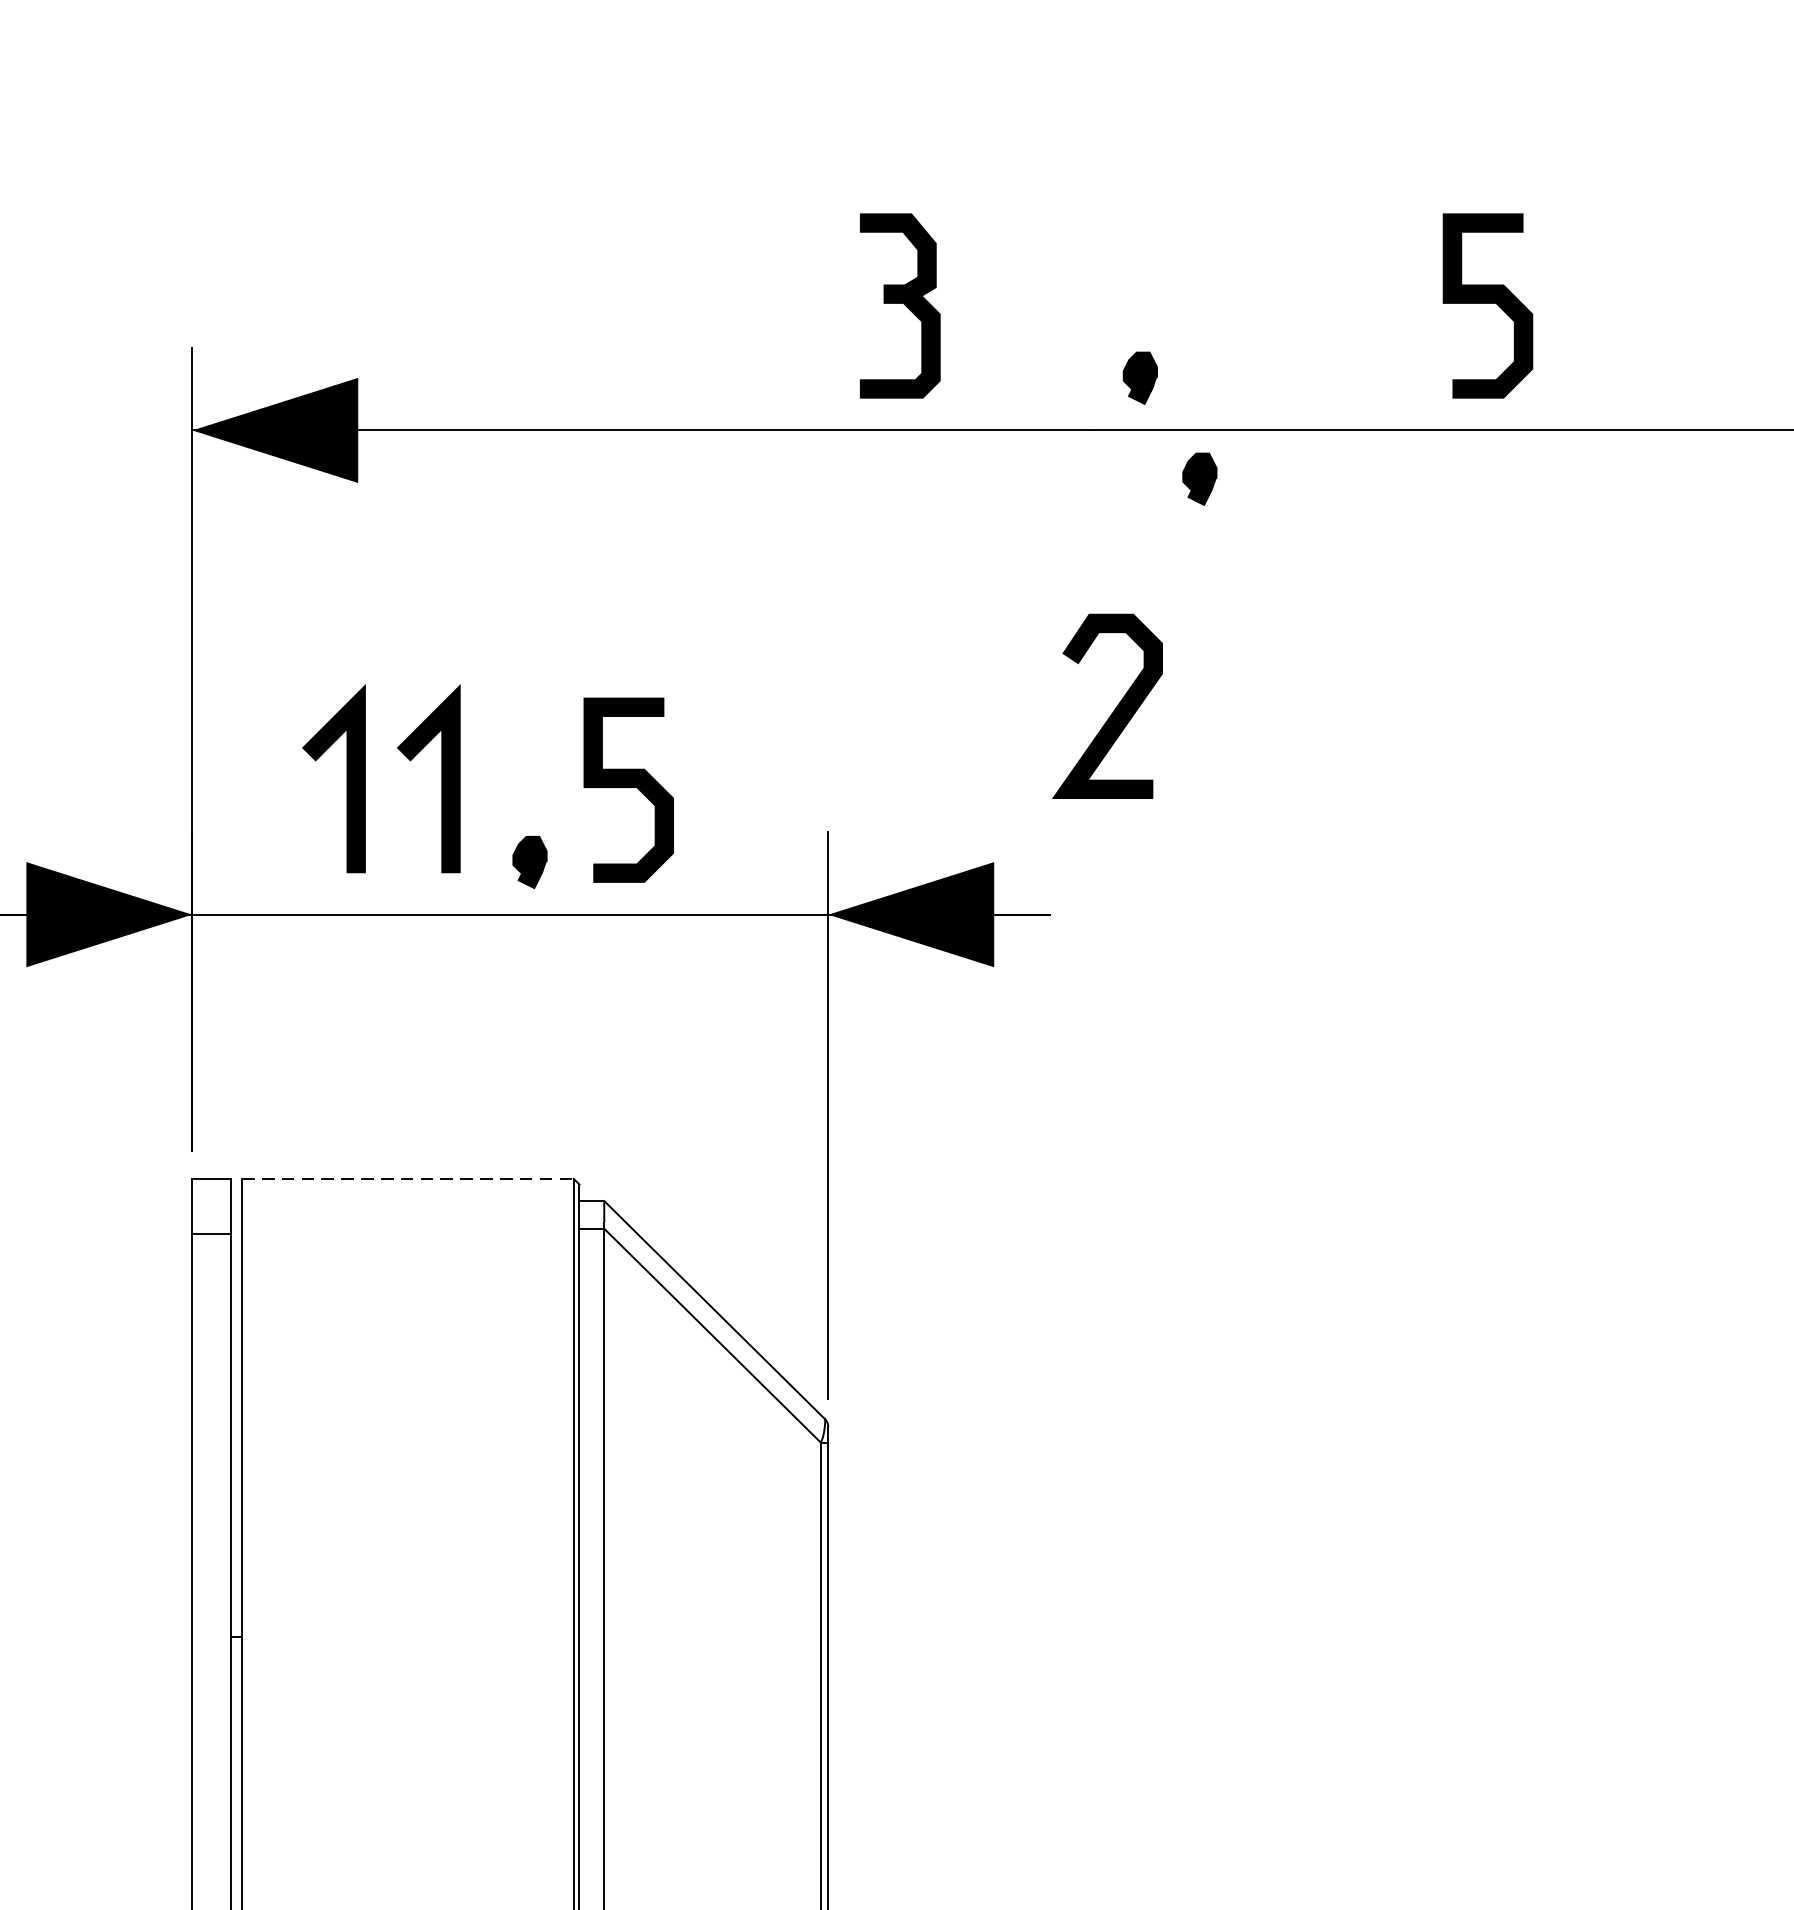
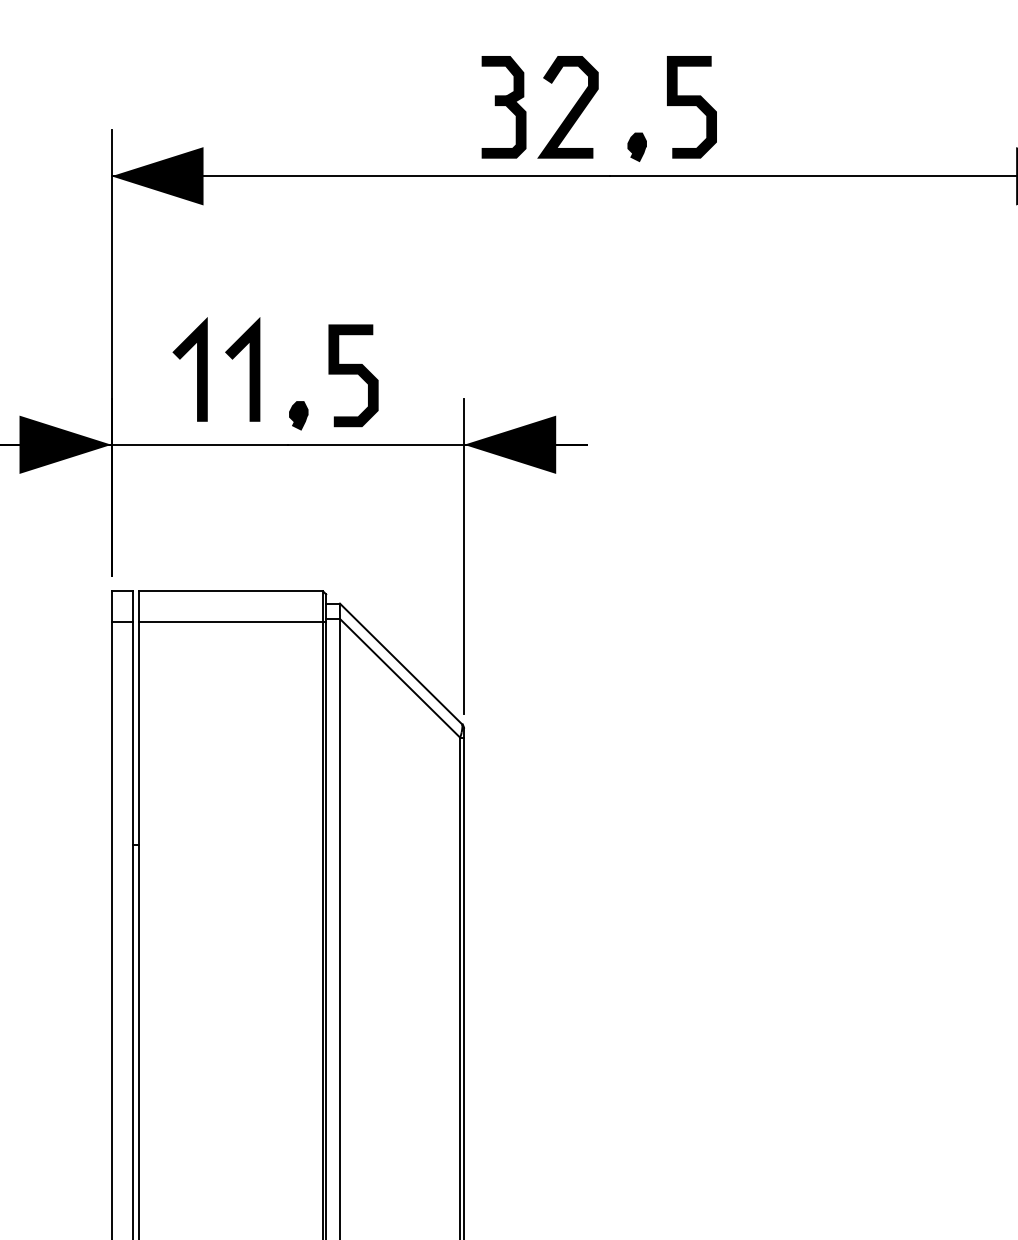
curve: (1487, 302) -> (691, 105), moved
part: (1198, 477) -> (669, 202), removed
curve: (1112, 712) -> (570, 110), moved
line: (408, 1179) -> (231, 591), dashed -> solid
line: (410, 1235) -> (232, 622), added

